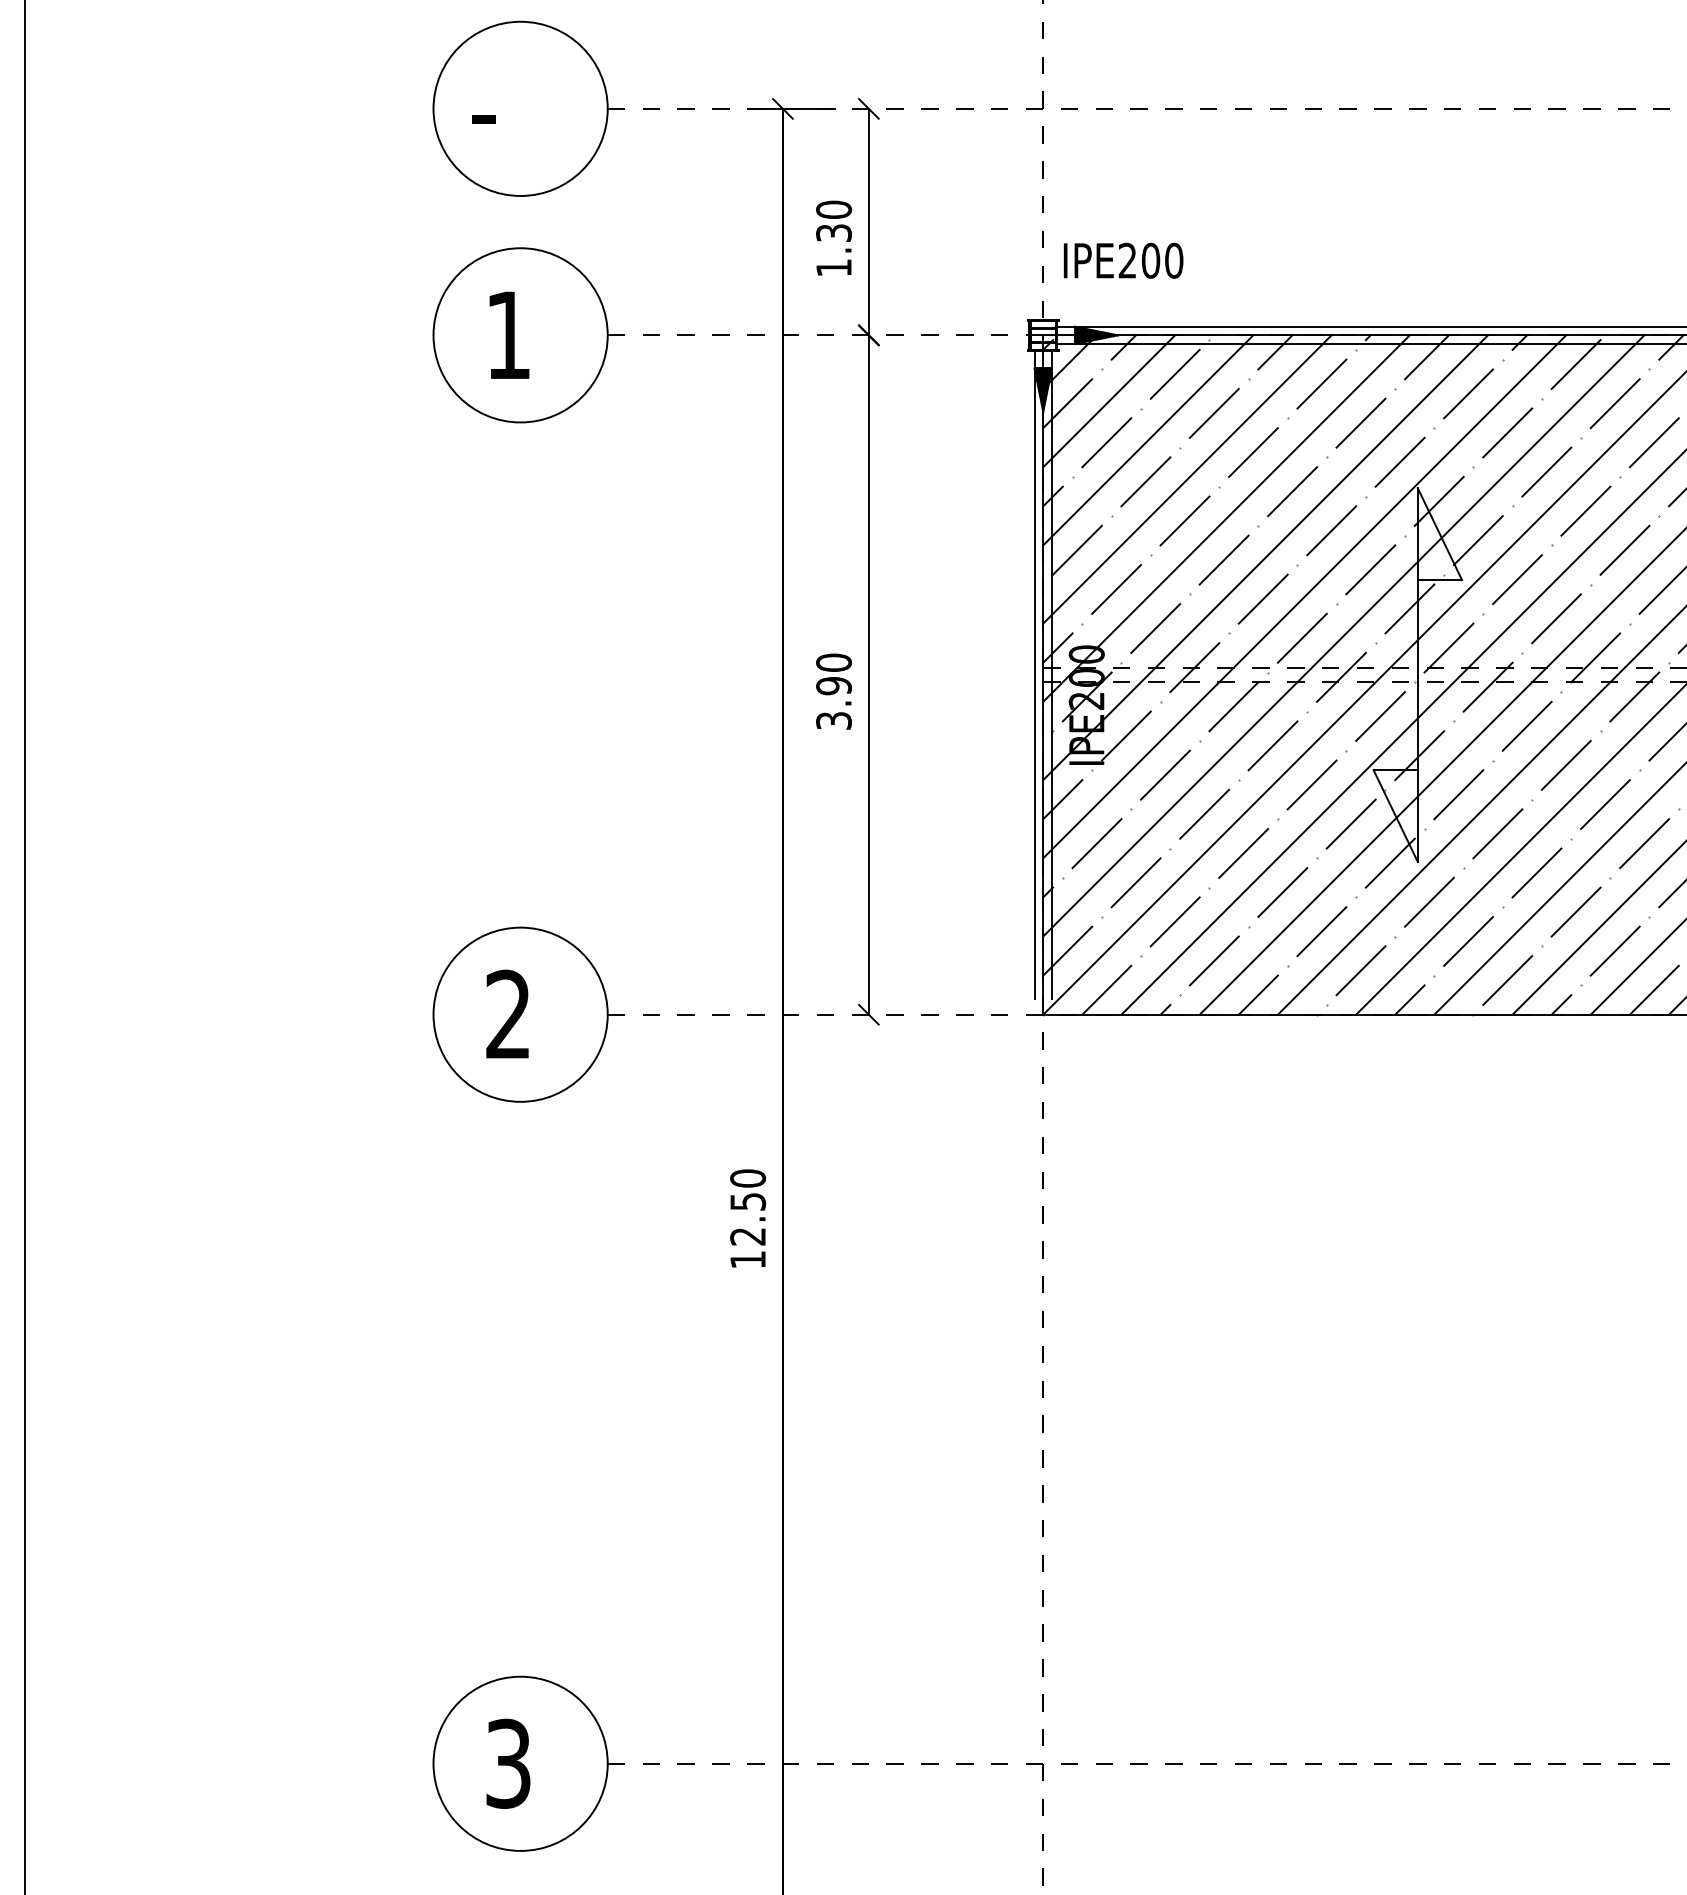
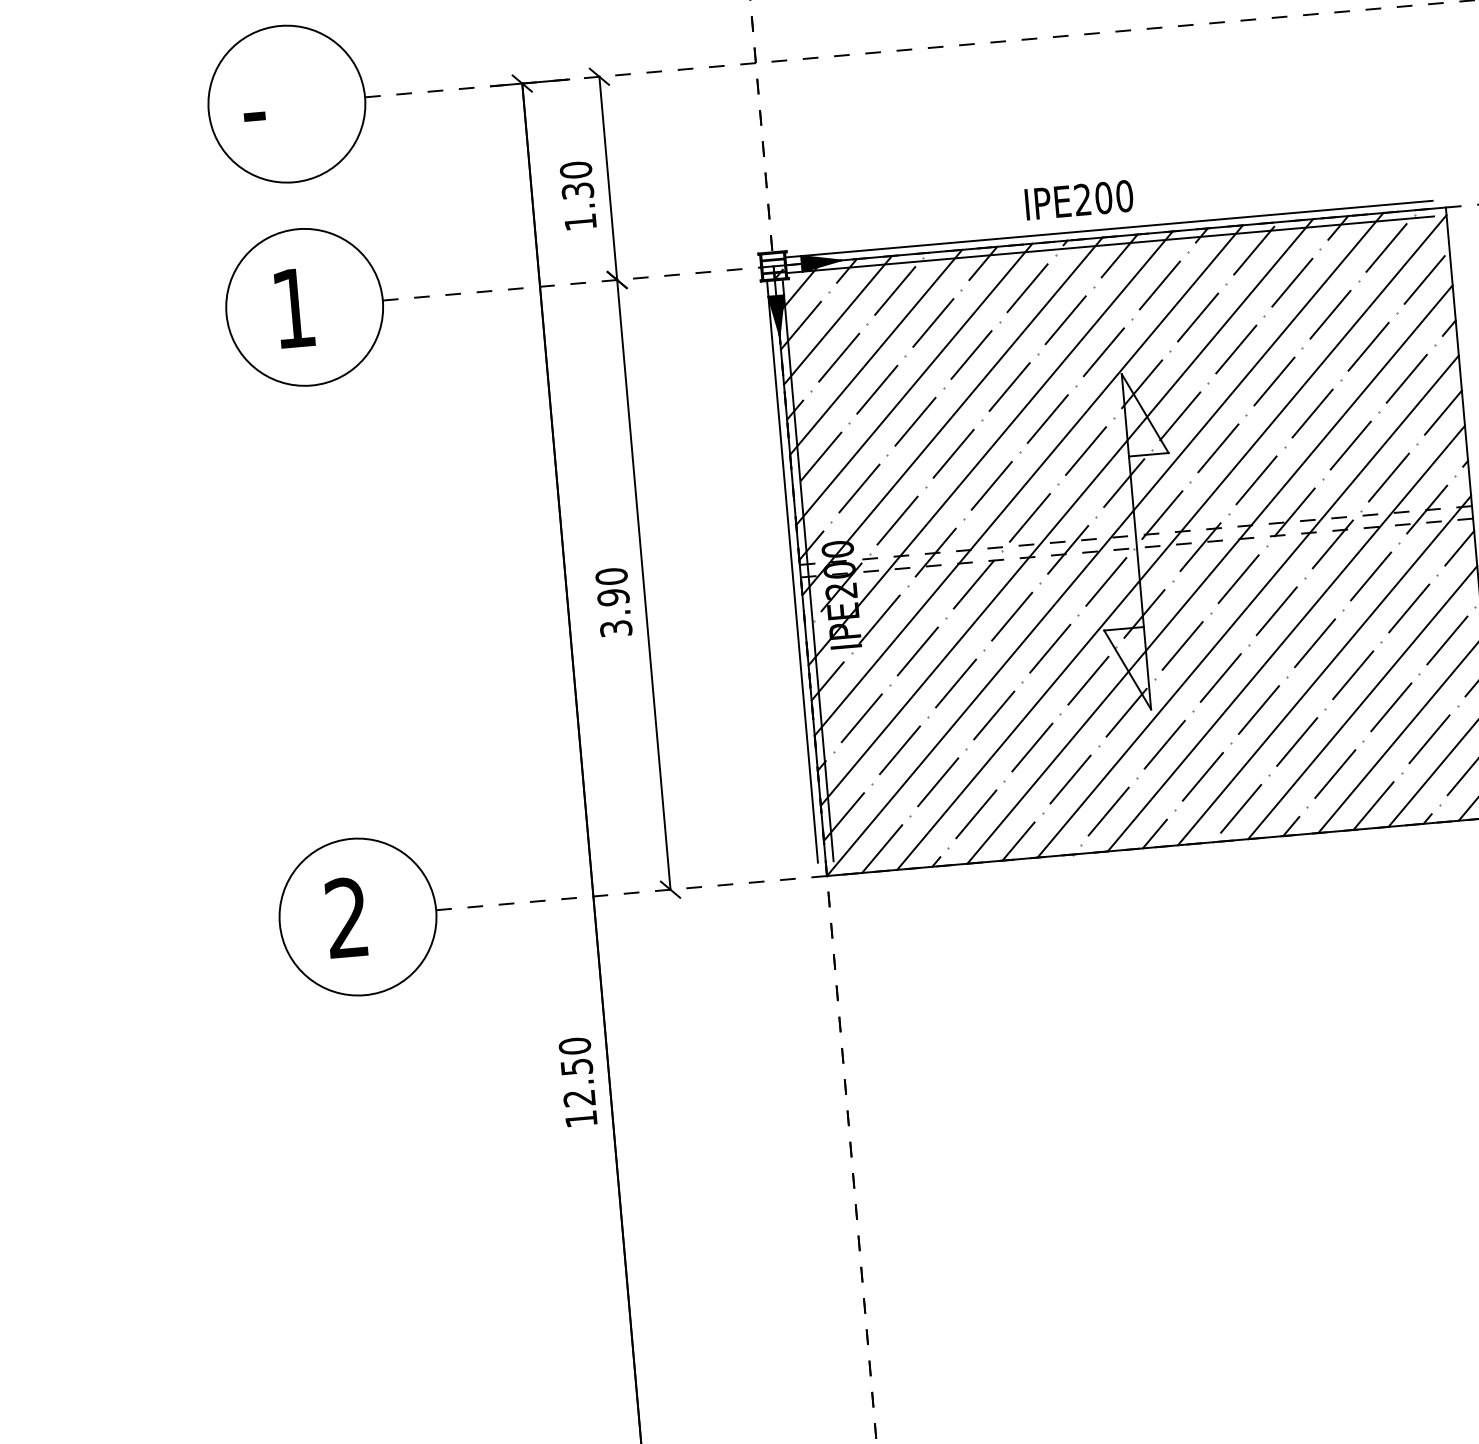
text: (1123, 260) -> (1079, 199), moved

